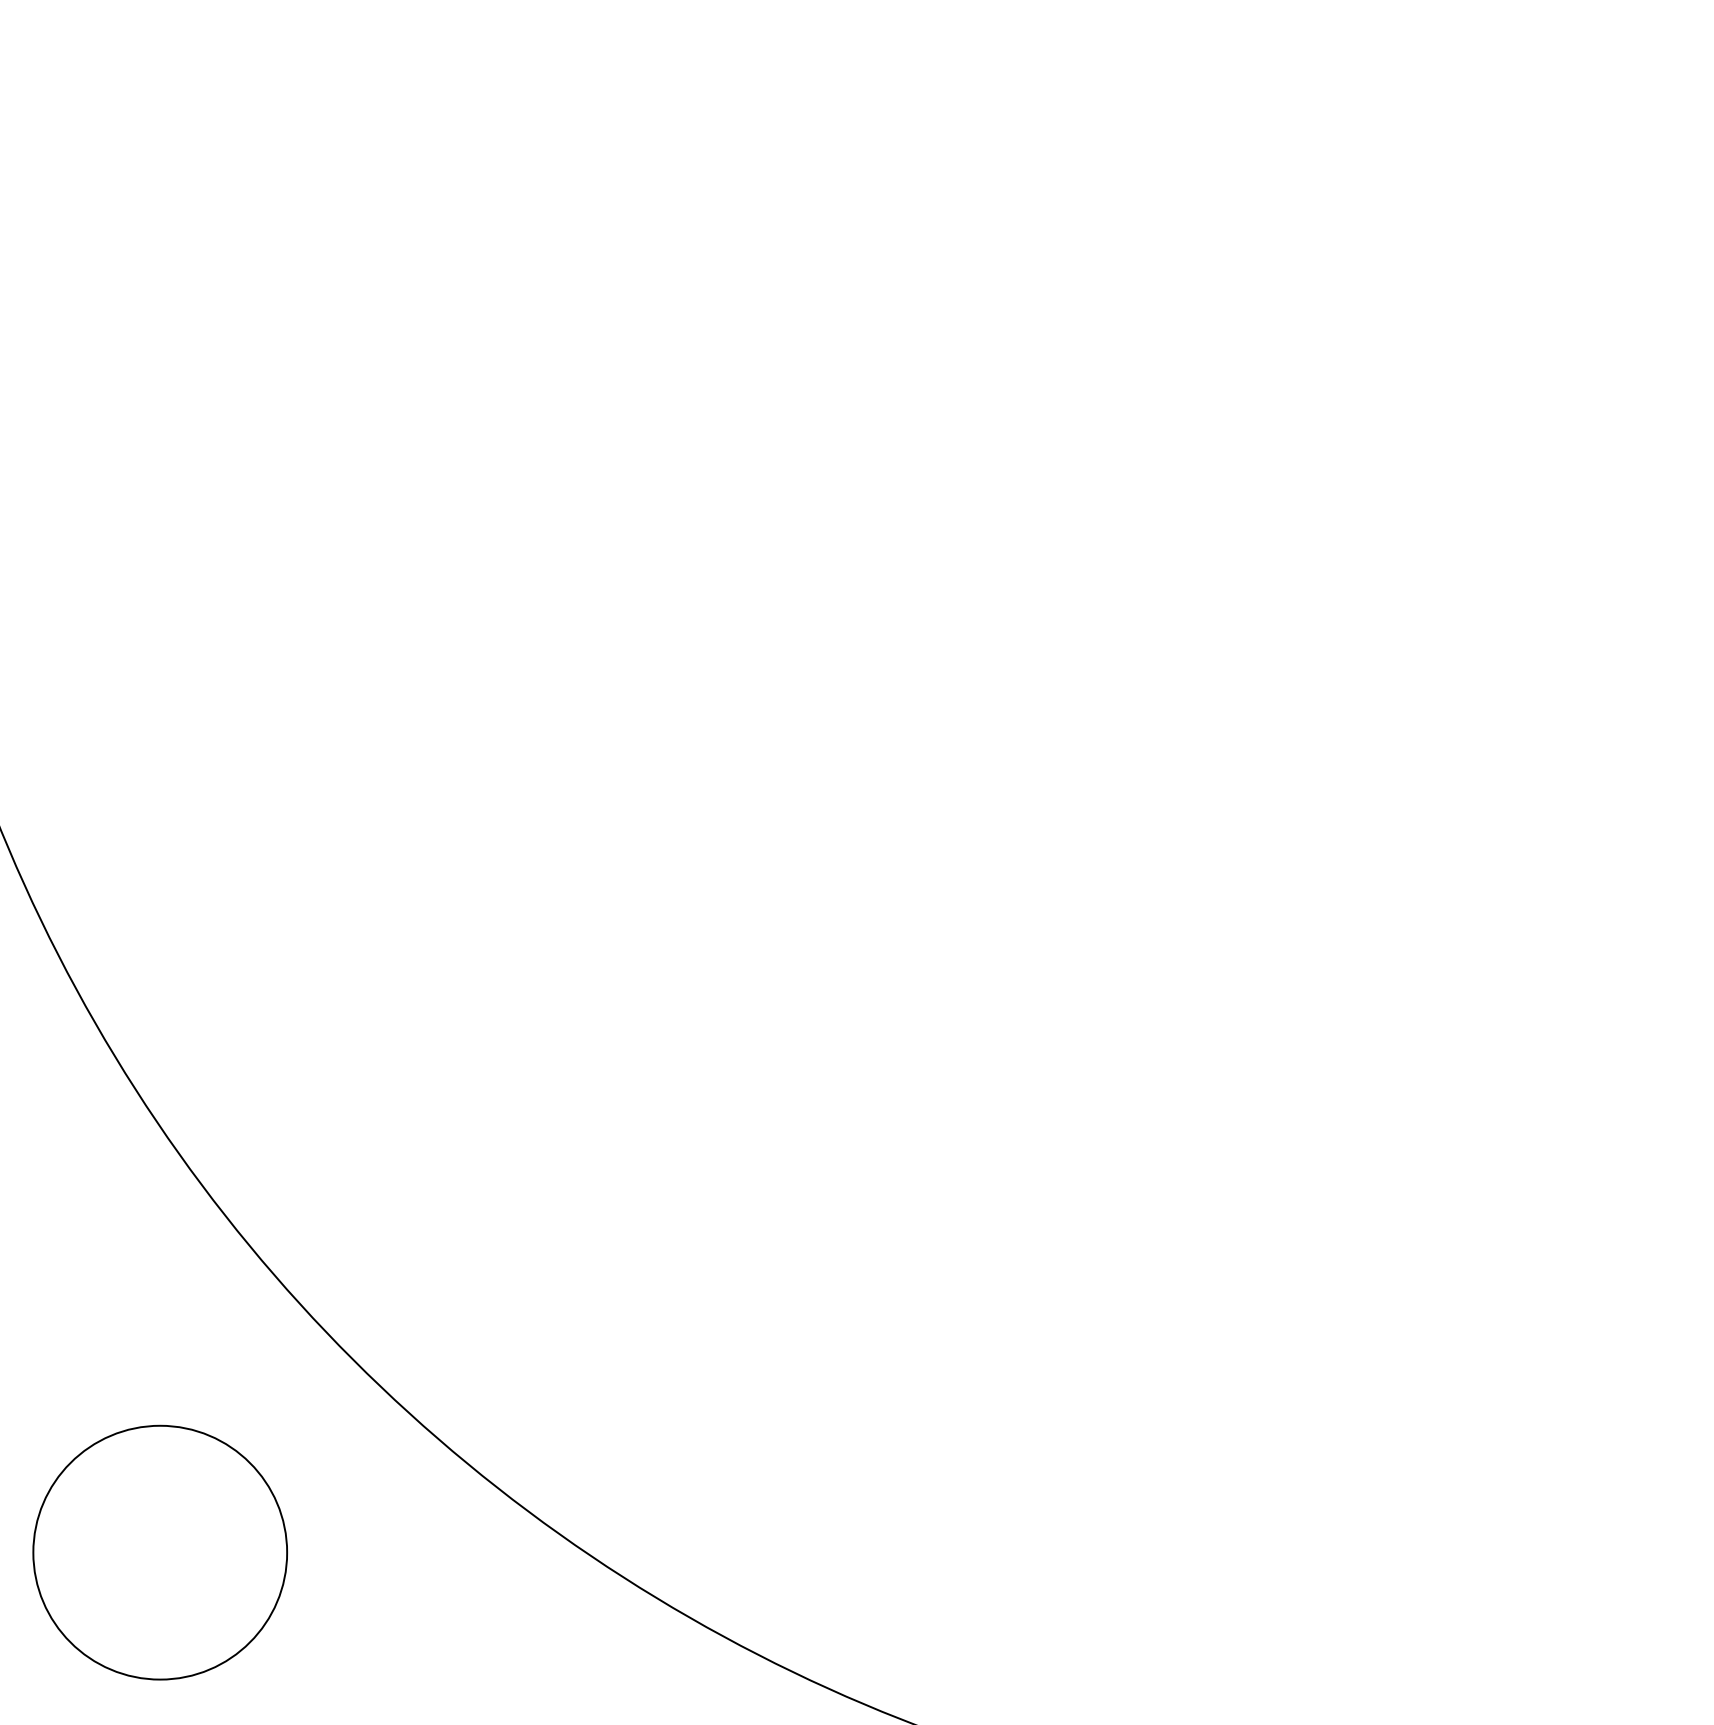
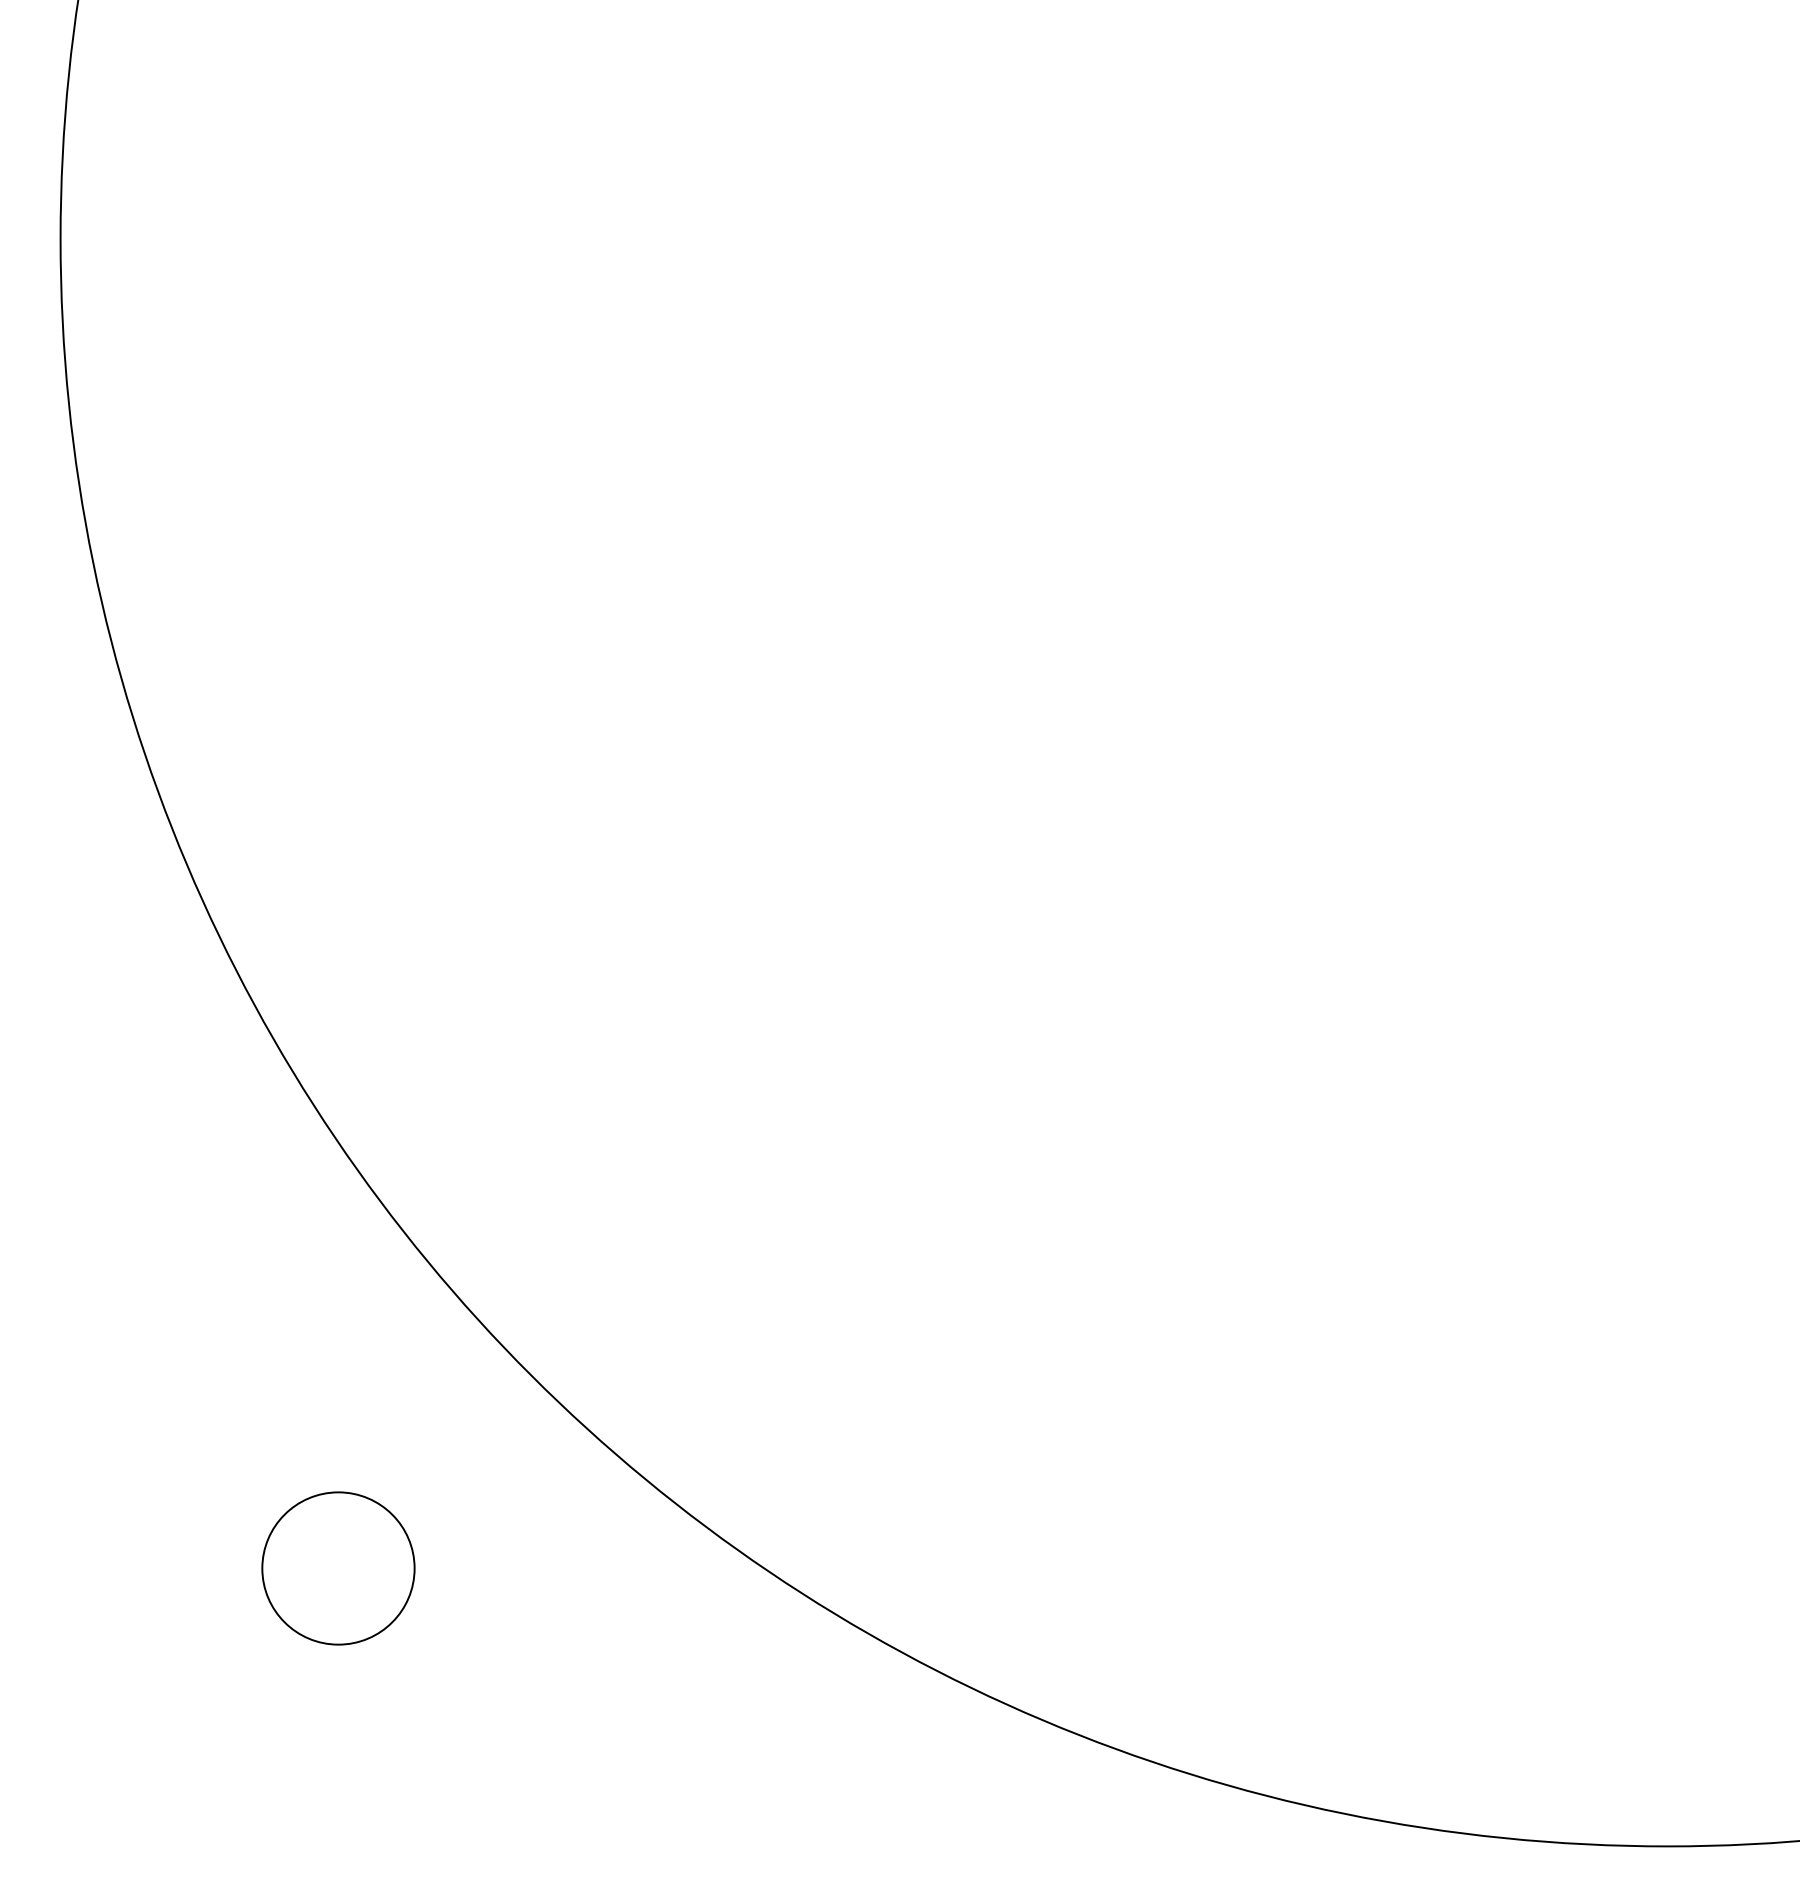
circle: (160, 1552) -> (338, 1568), size x0.6

